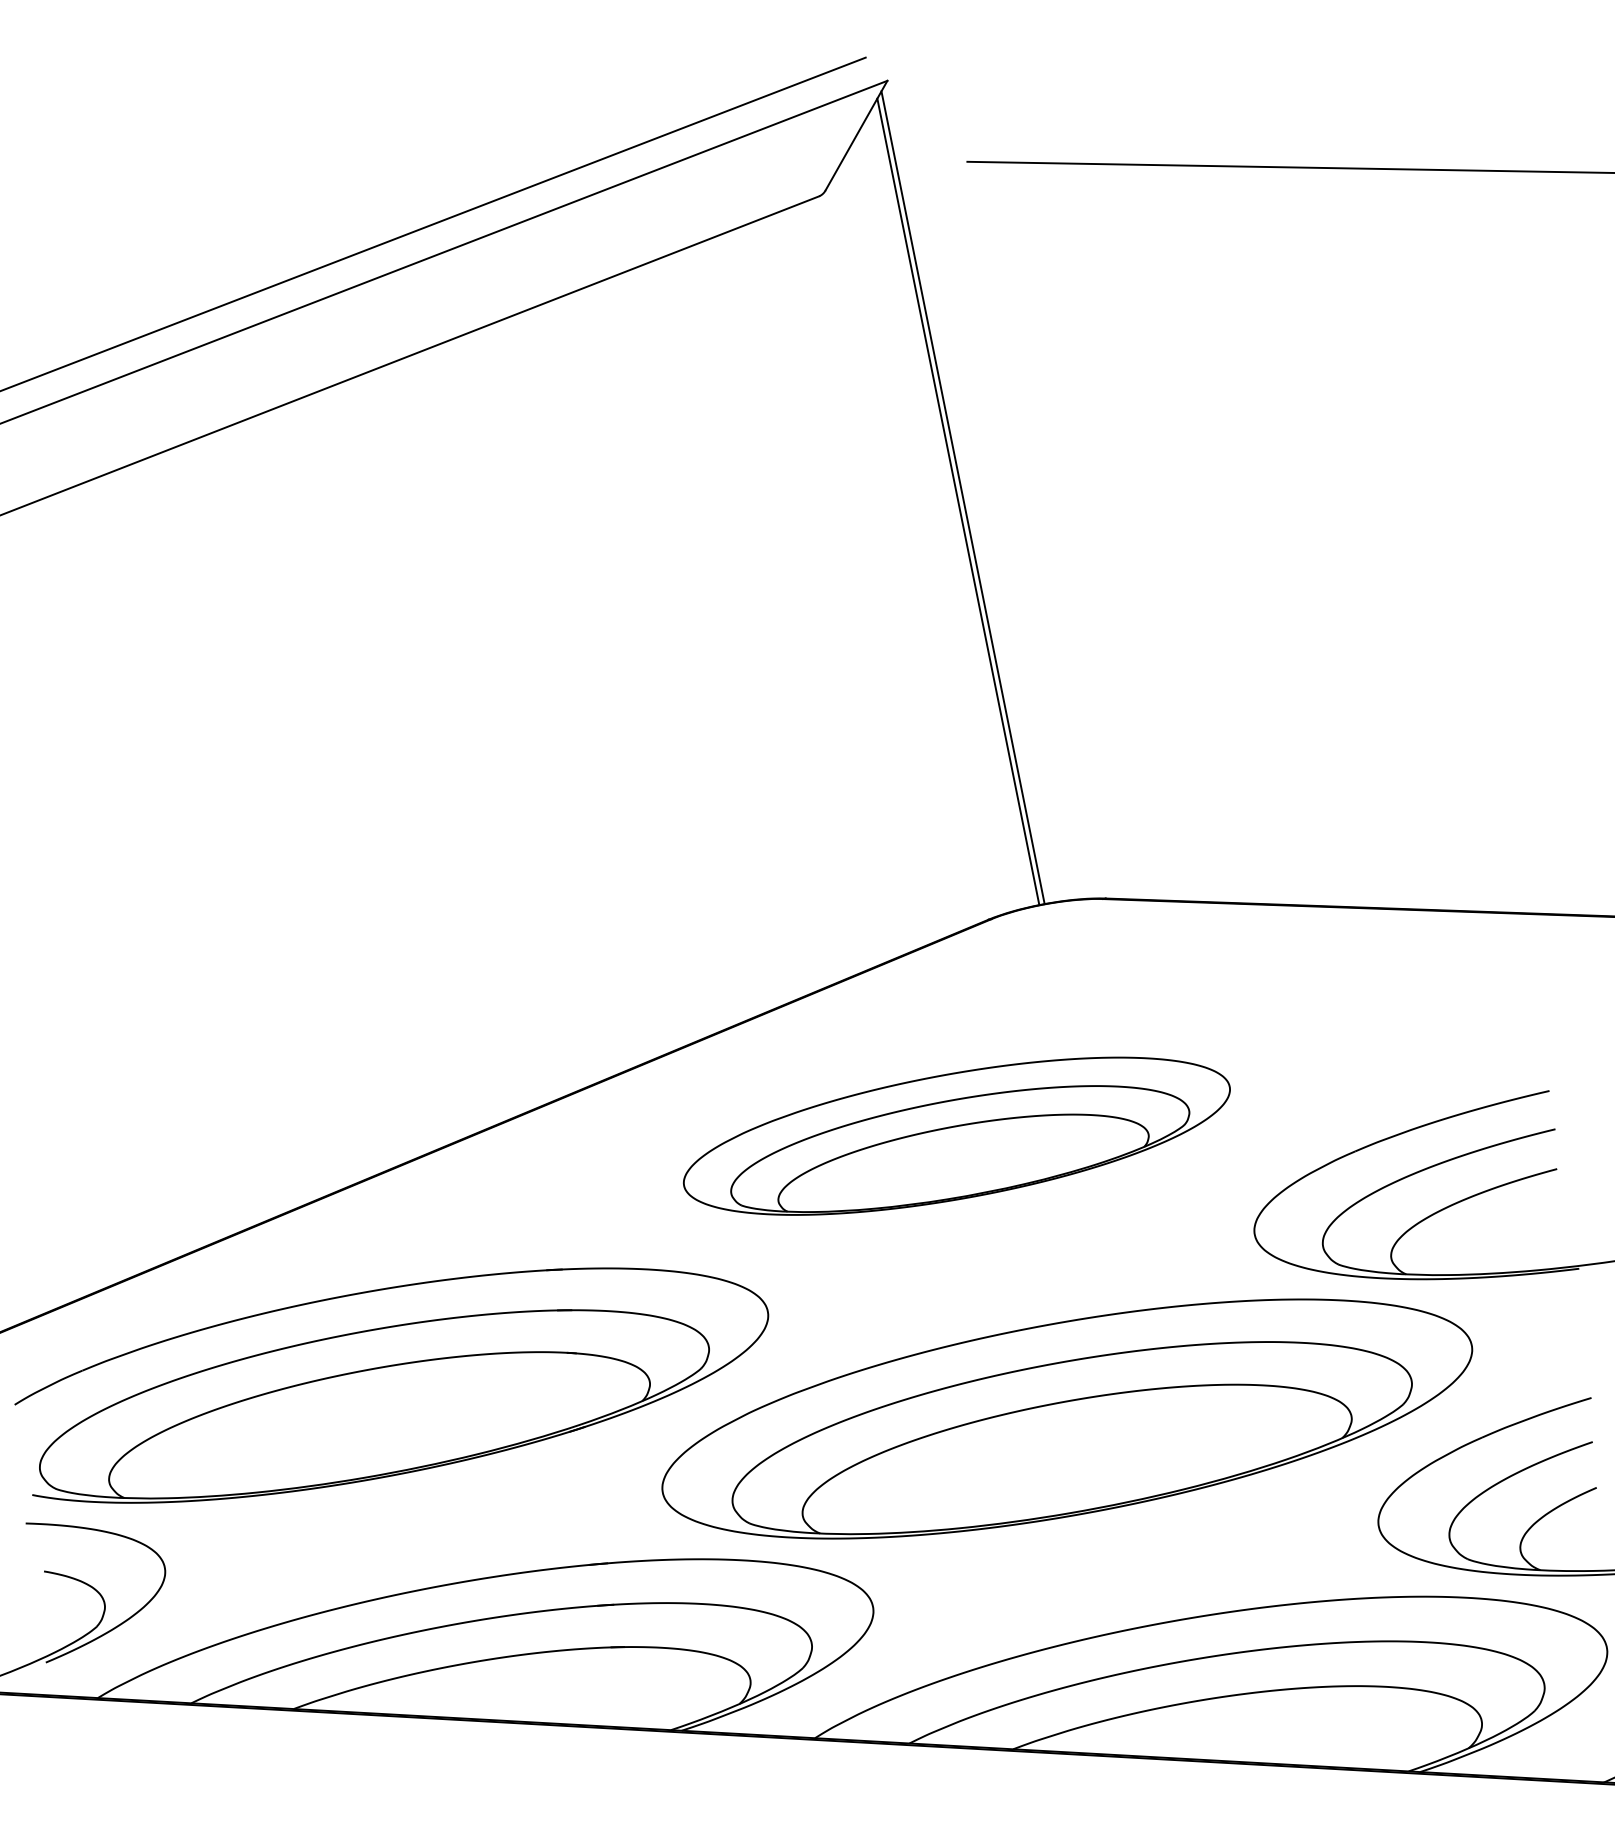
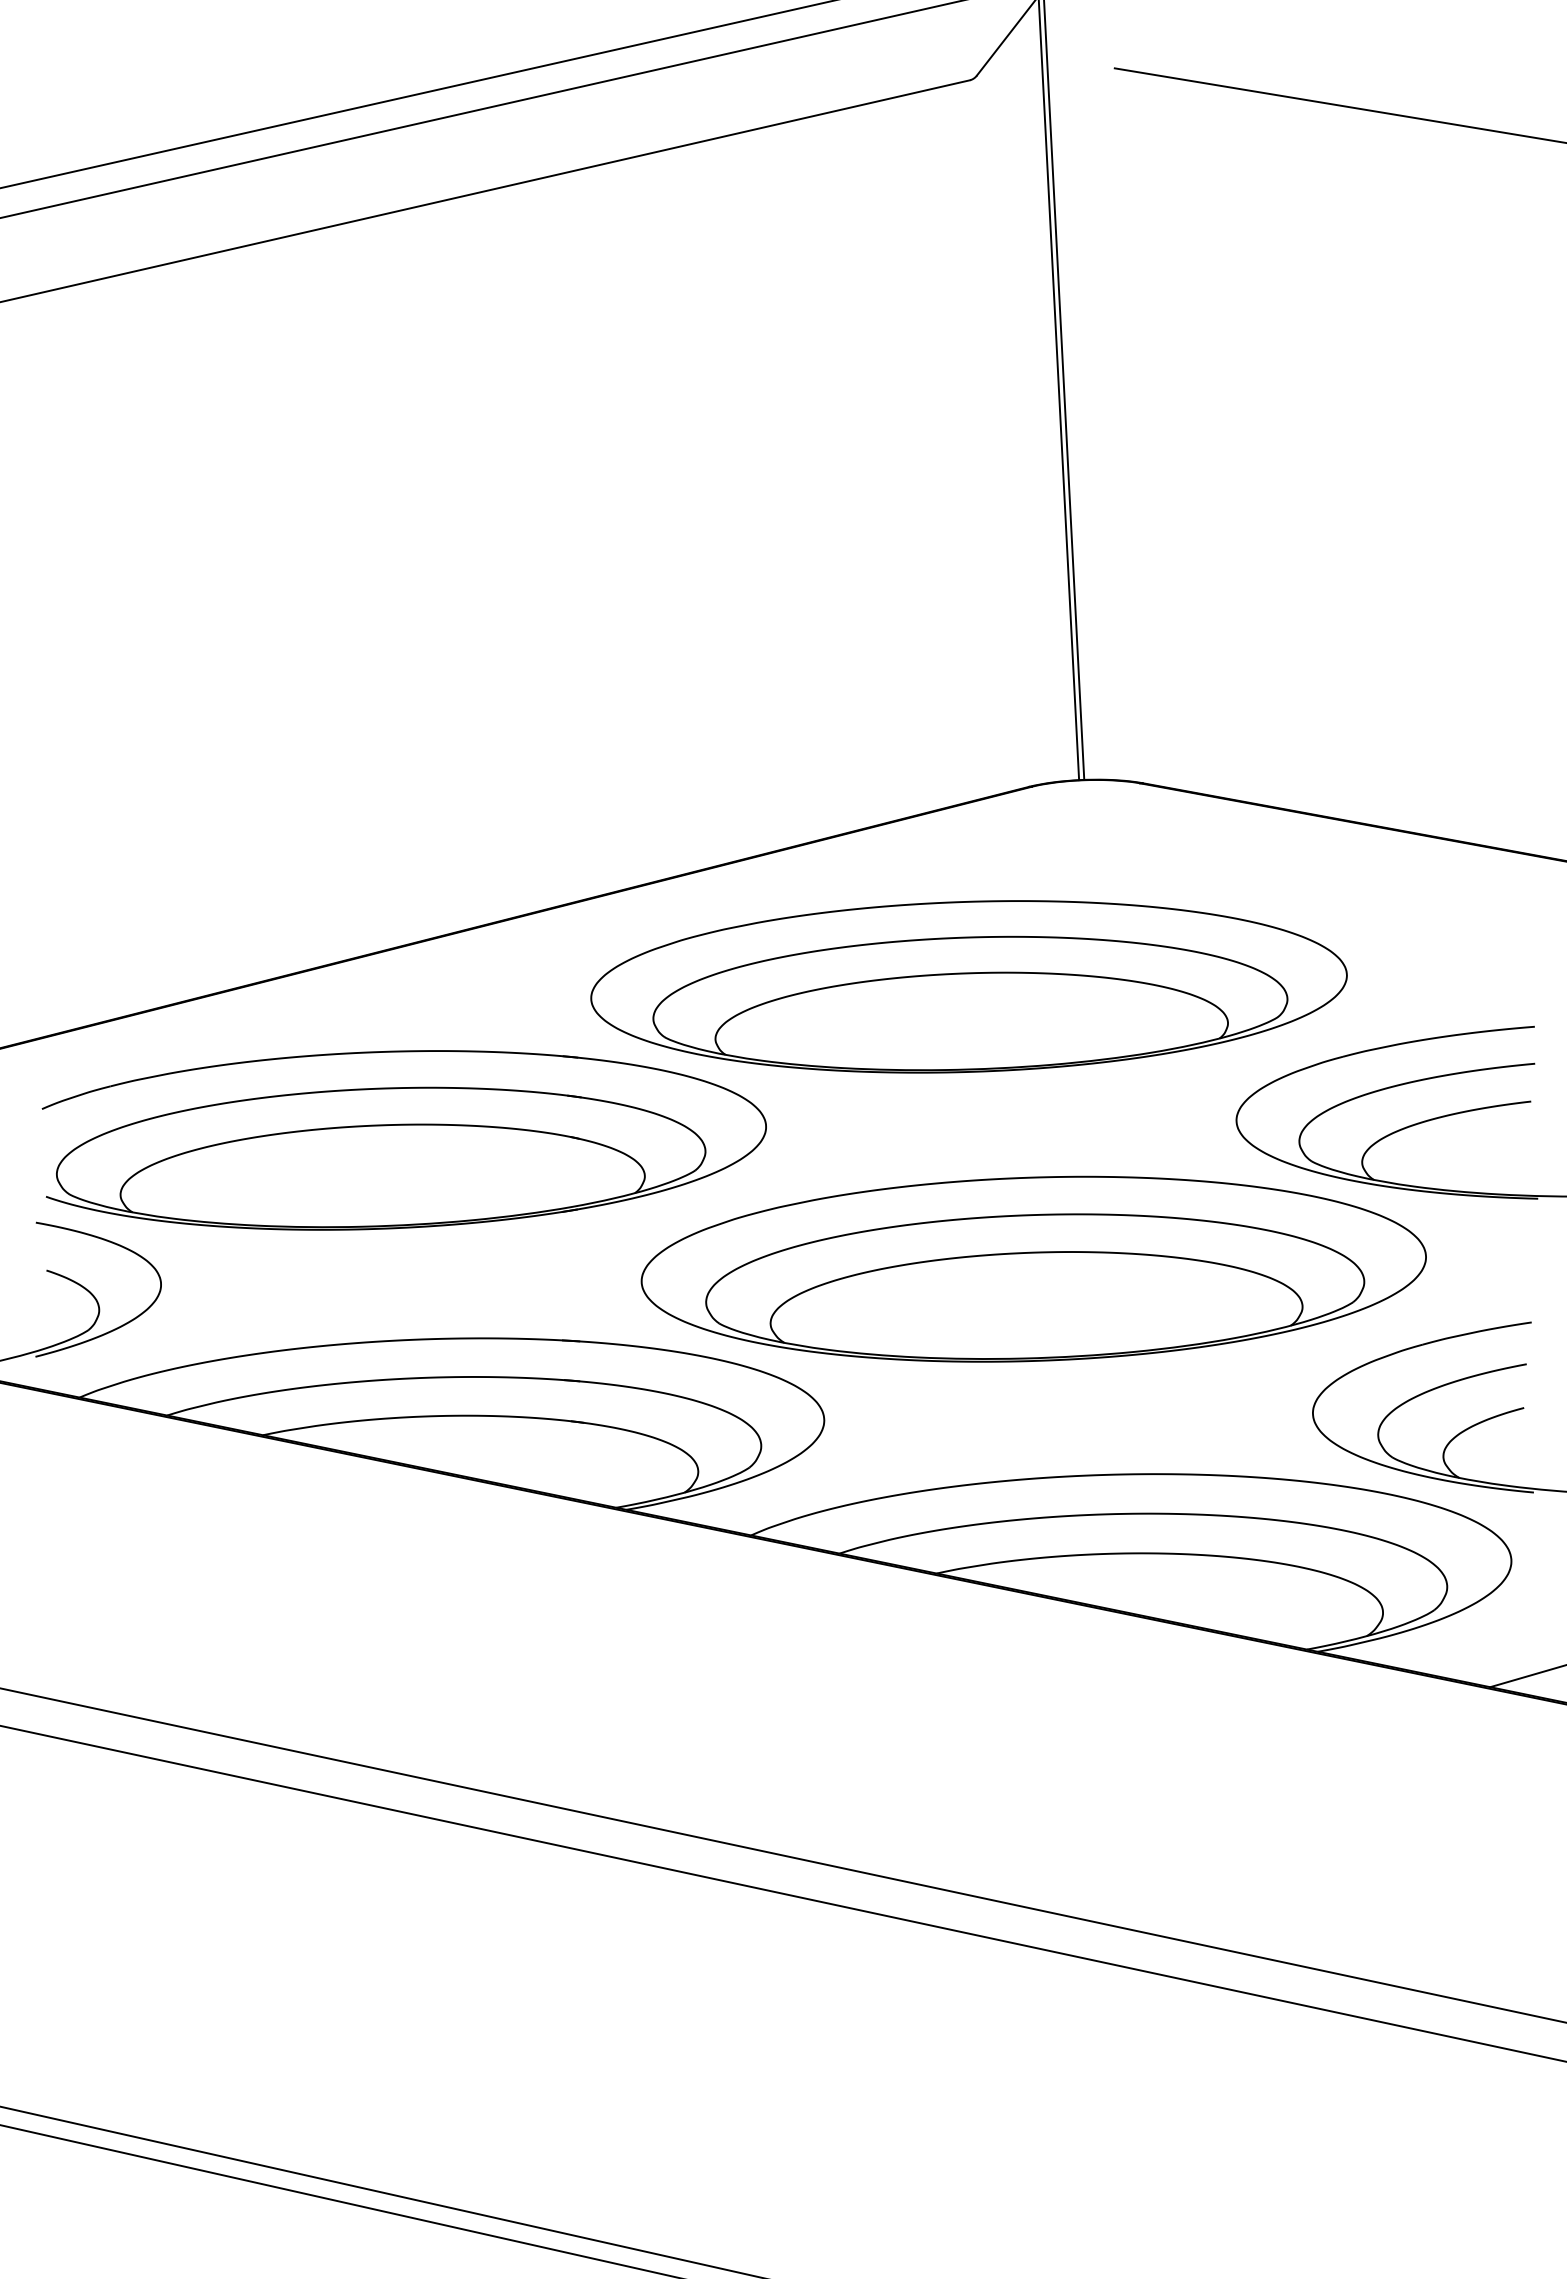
part: (956, 1135) -> (968, 986), size x1.43

